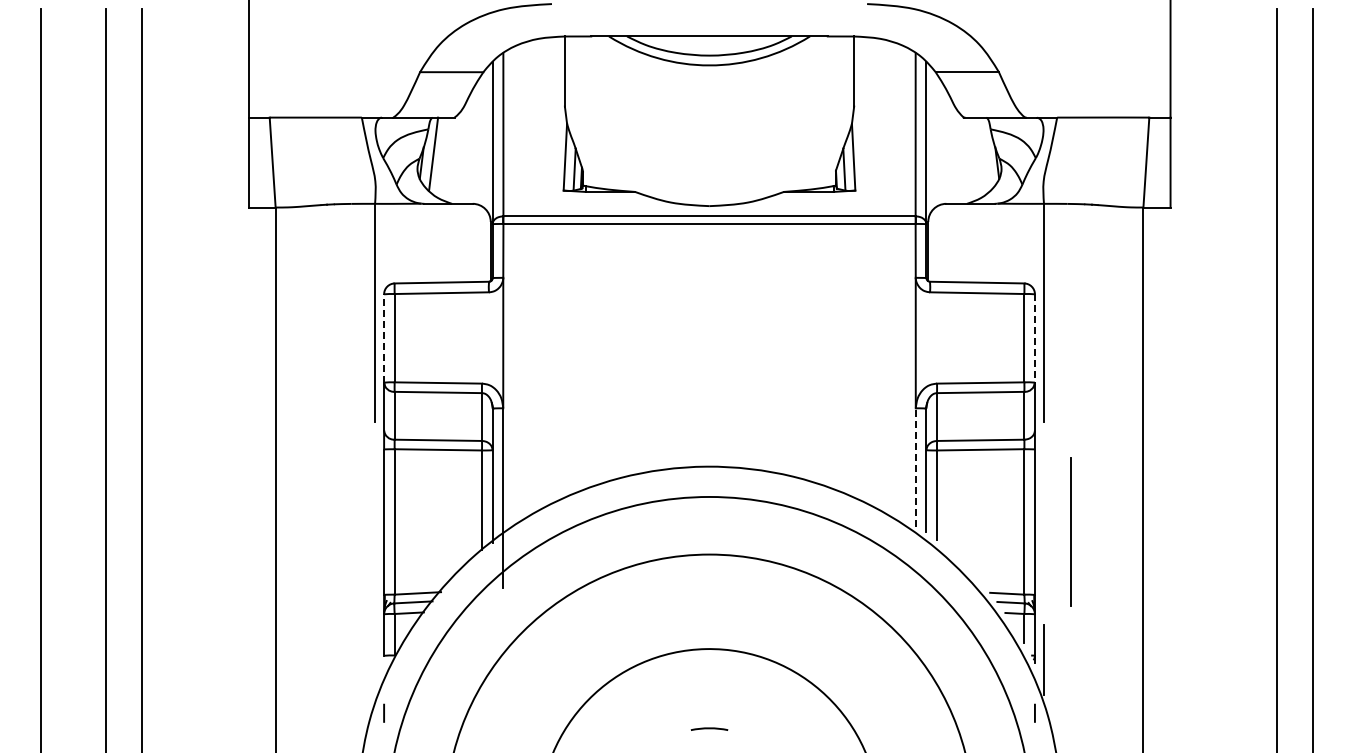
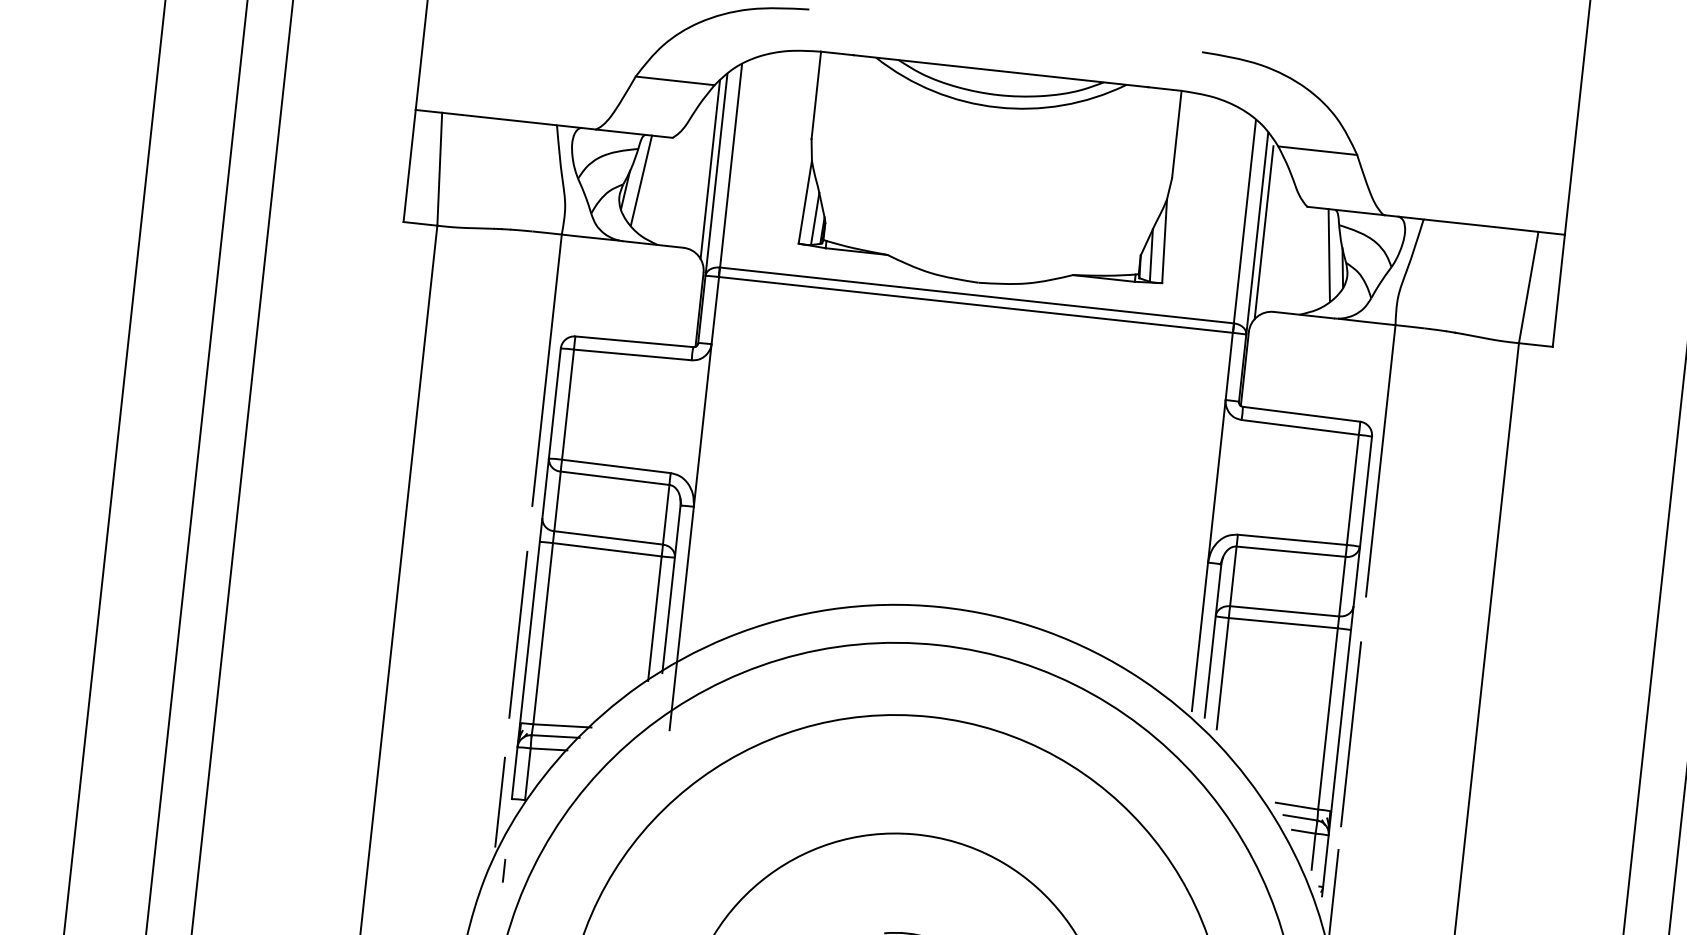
line: (487, 139) -> (710, 169), added
line: (931, 141) -> (1263, 232), added
line: (984, 153) -> (1328, 254), added
line: (384, 337) -> (555, 402), dashed -> solid
line: (1034, 338) -> (1365, 491), dashed -> solid
line: (915, 467) -> (1199, 636), dashed -> solid
line: (375, 524) -> (518, 634), added
line: (1070, 531) -> (1350, 733), moved
line: (375, 658) -> (500, 801), added

